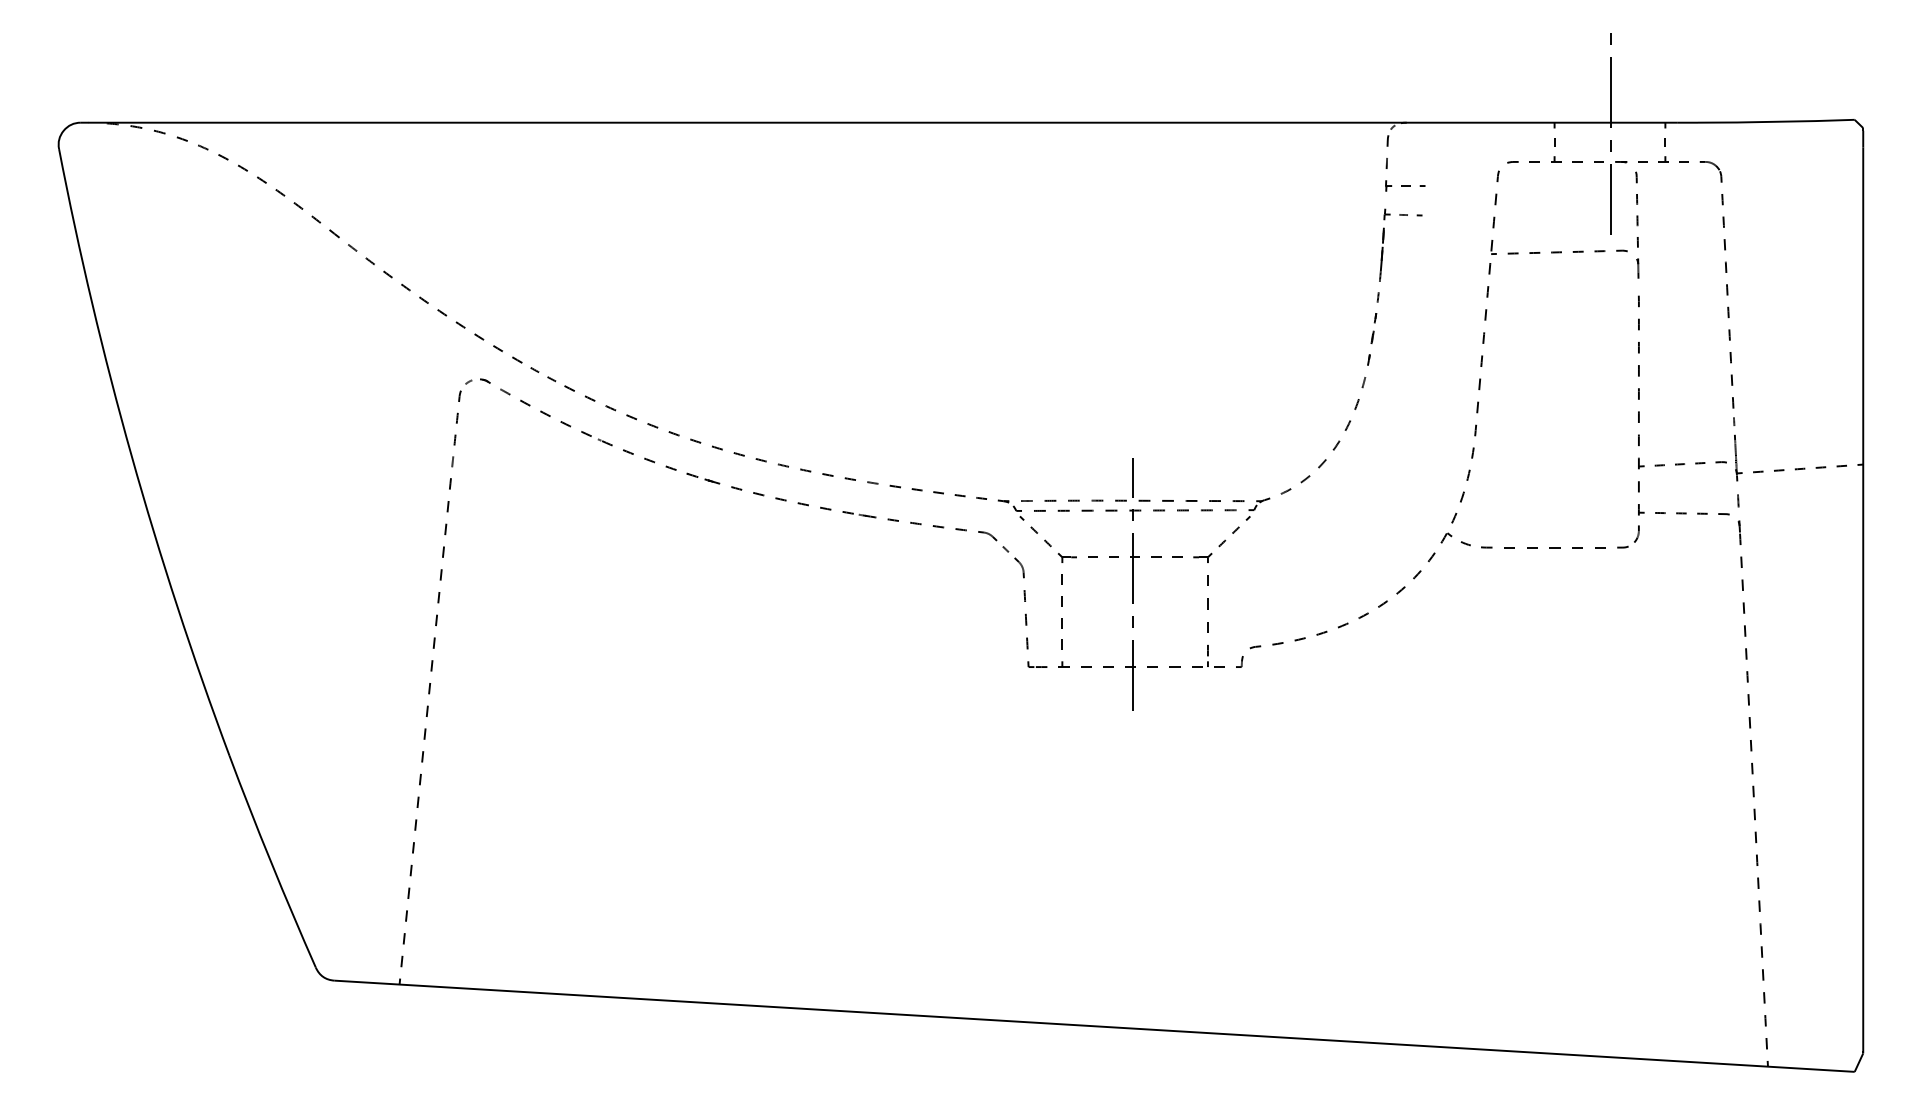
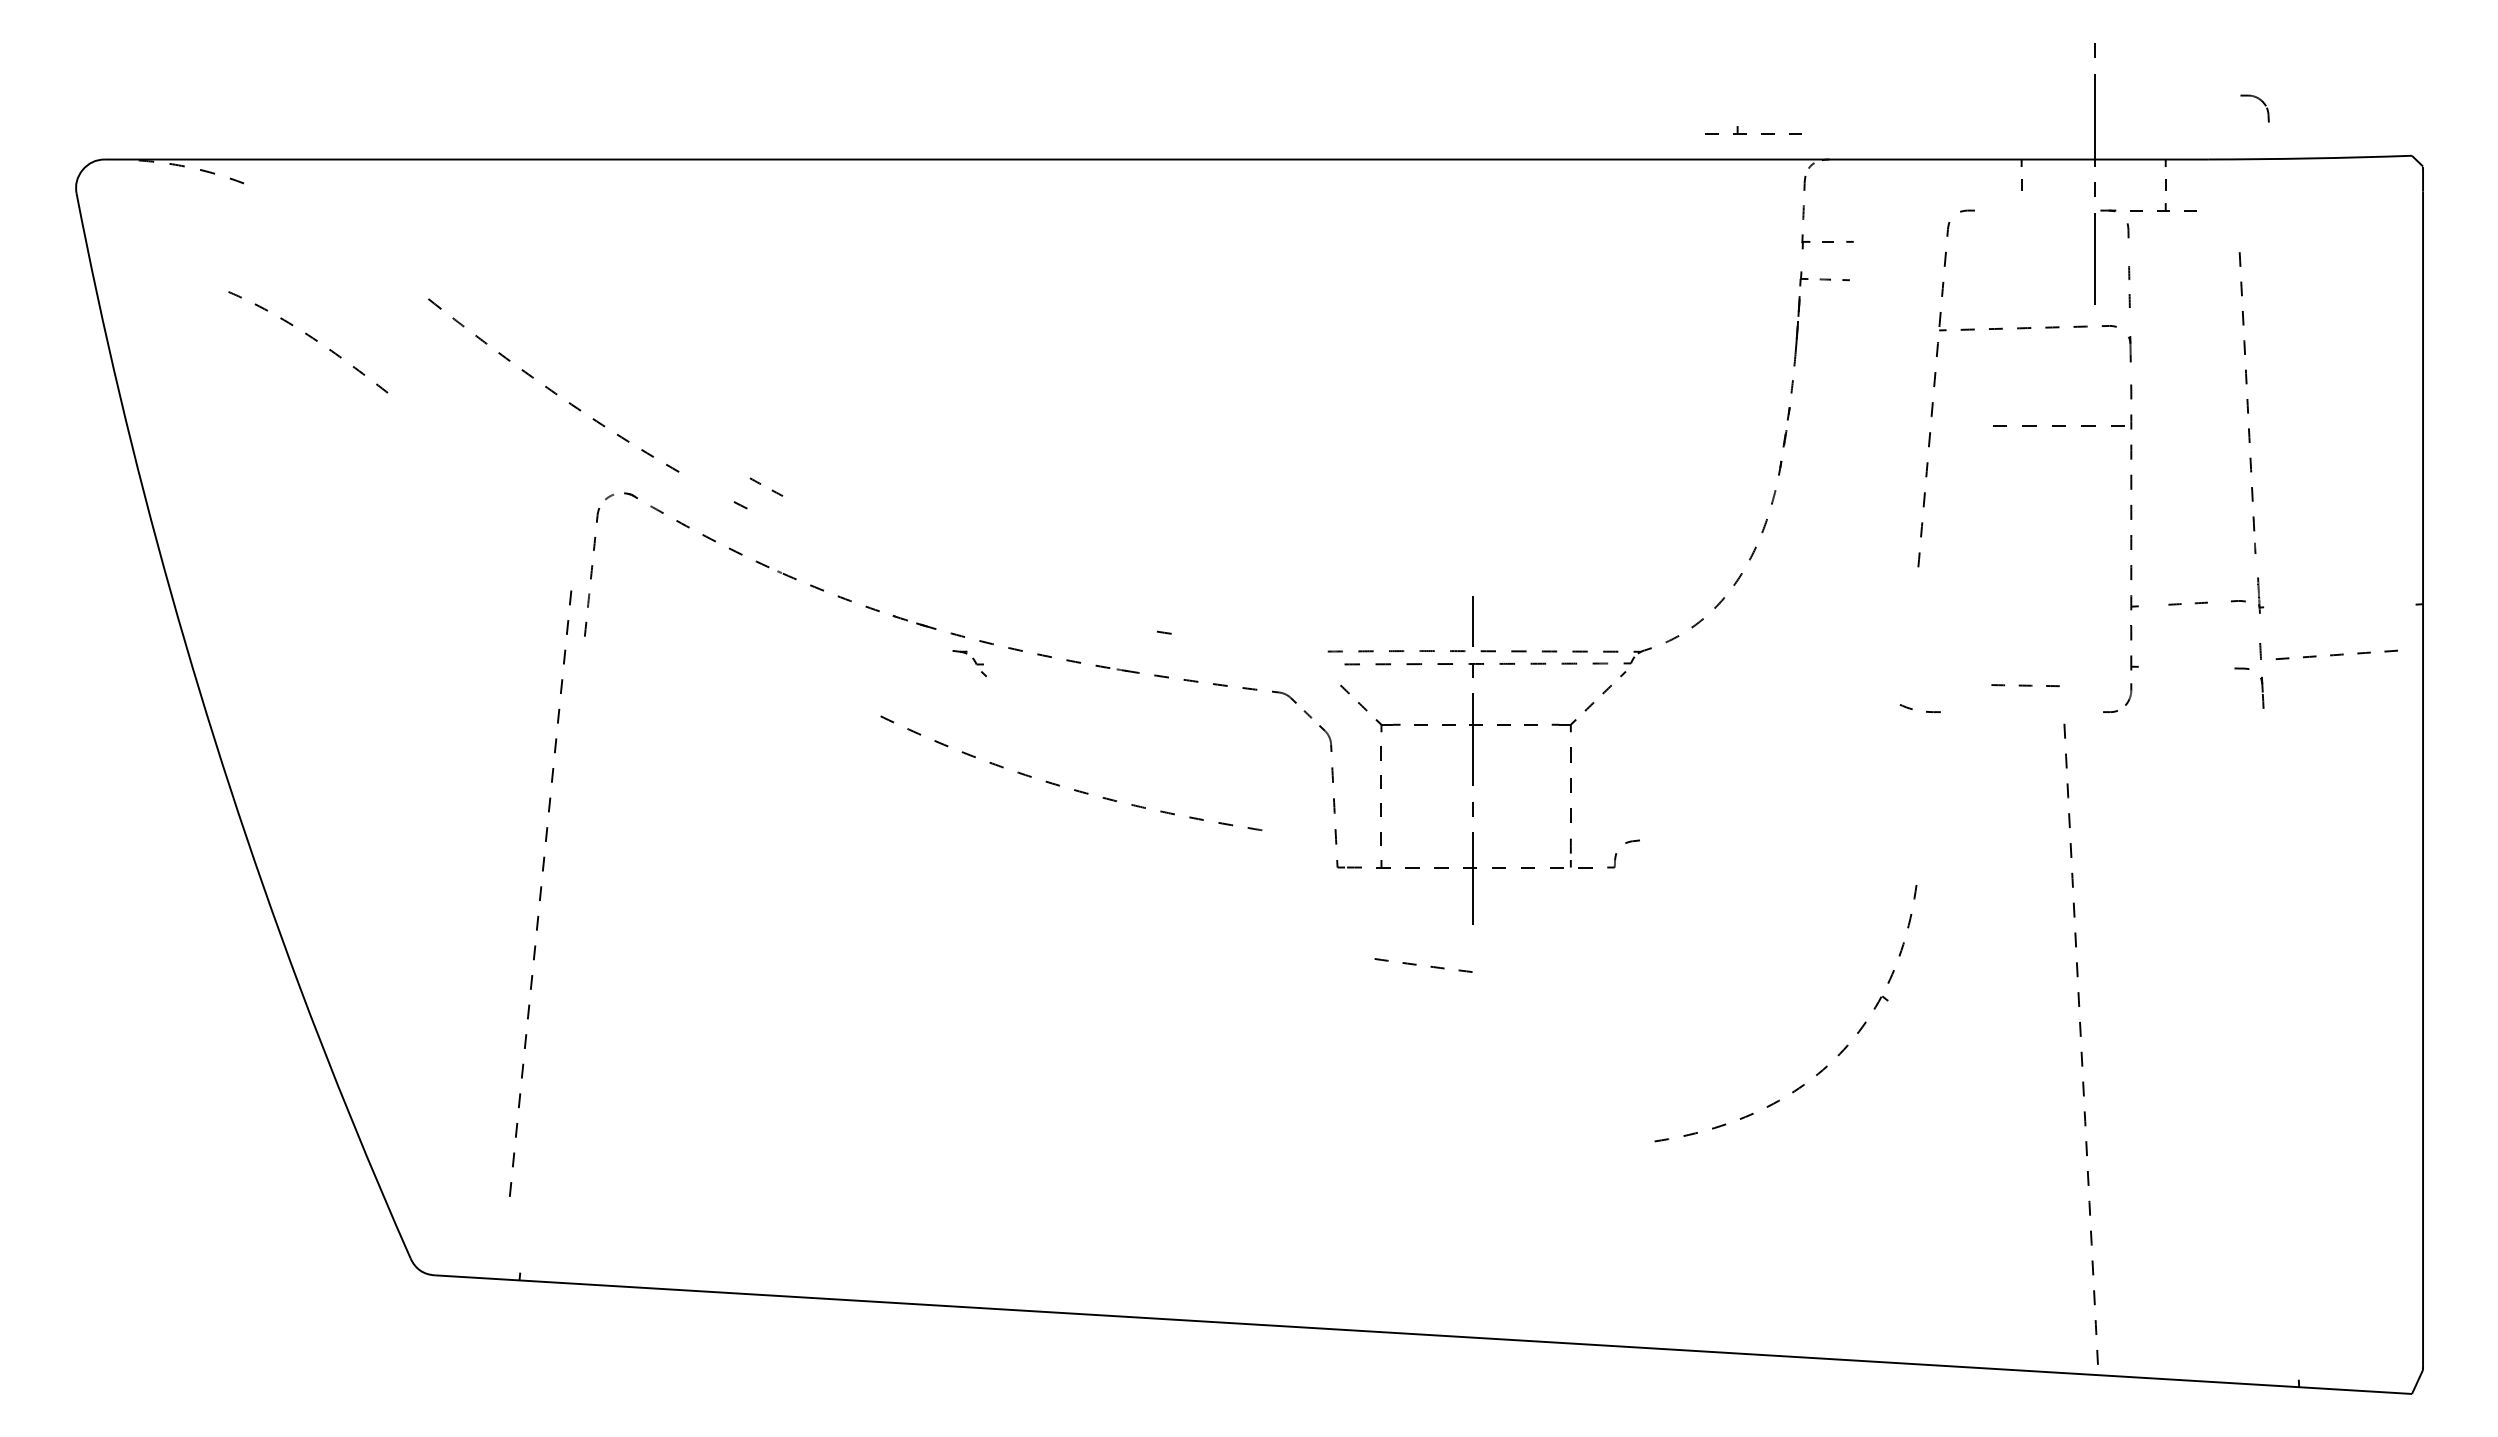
part: (1561, 161) -> (1746, 133), moved
part: (1715, 166) -> (2260, 101), moved
part: (259, 184) -> (308, 342), moved
part: (1637, 220) -> (2129, 286), size x0.6
part: (543, 374) -> (766, 486), moved
part: (722, 448) -> (1059, 784), moved
part: (1738, 457) -> (2260, 595), size x0.6
part: (1679, 464) -> (2184, 603), size x0.7
part: (1799, 468) -> (2336, 654), moved
part: (943, 494) -> (1416, 965), moved
part: (1010, 510) -> (969, 663), moved
part: (1681, 513) -> (2025, 685), moved
part: (1554, 547) -> (2058, 425), moved
part: (1404, 586) -> (1826, 1065), moved
part: (424, 733) -> (540, 893), moved
part: (1753, 797) -> (2080, 1036), moved

